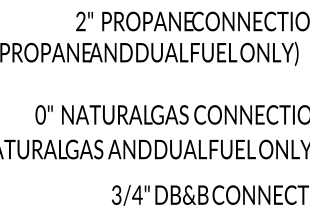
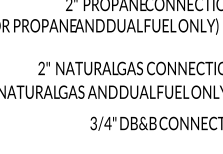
text: (40, 114) -> (41, 68), 0" -> 2"

